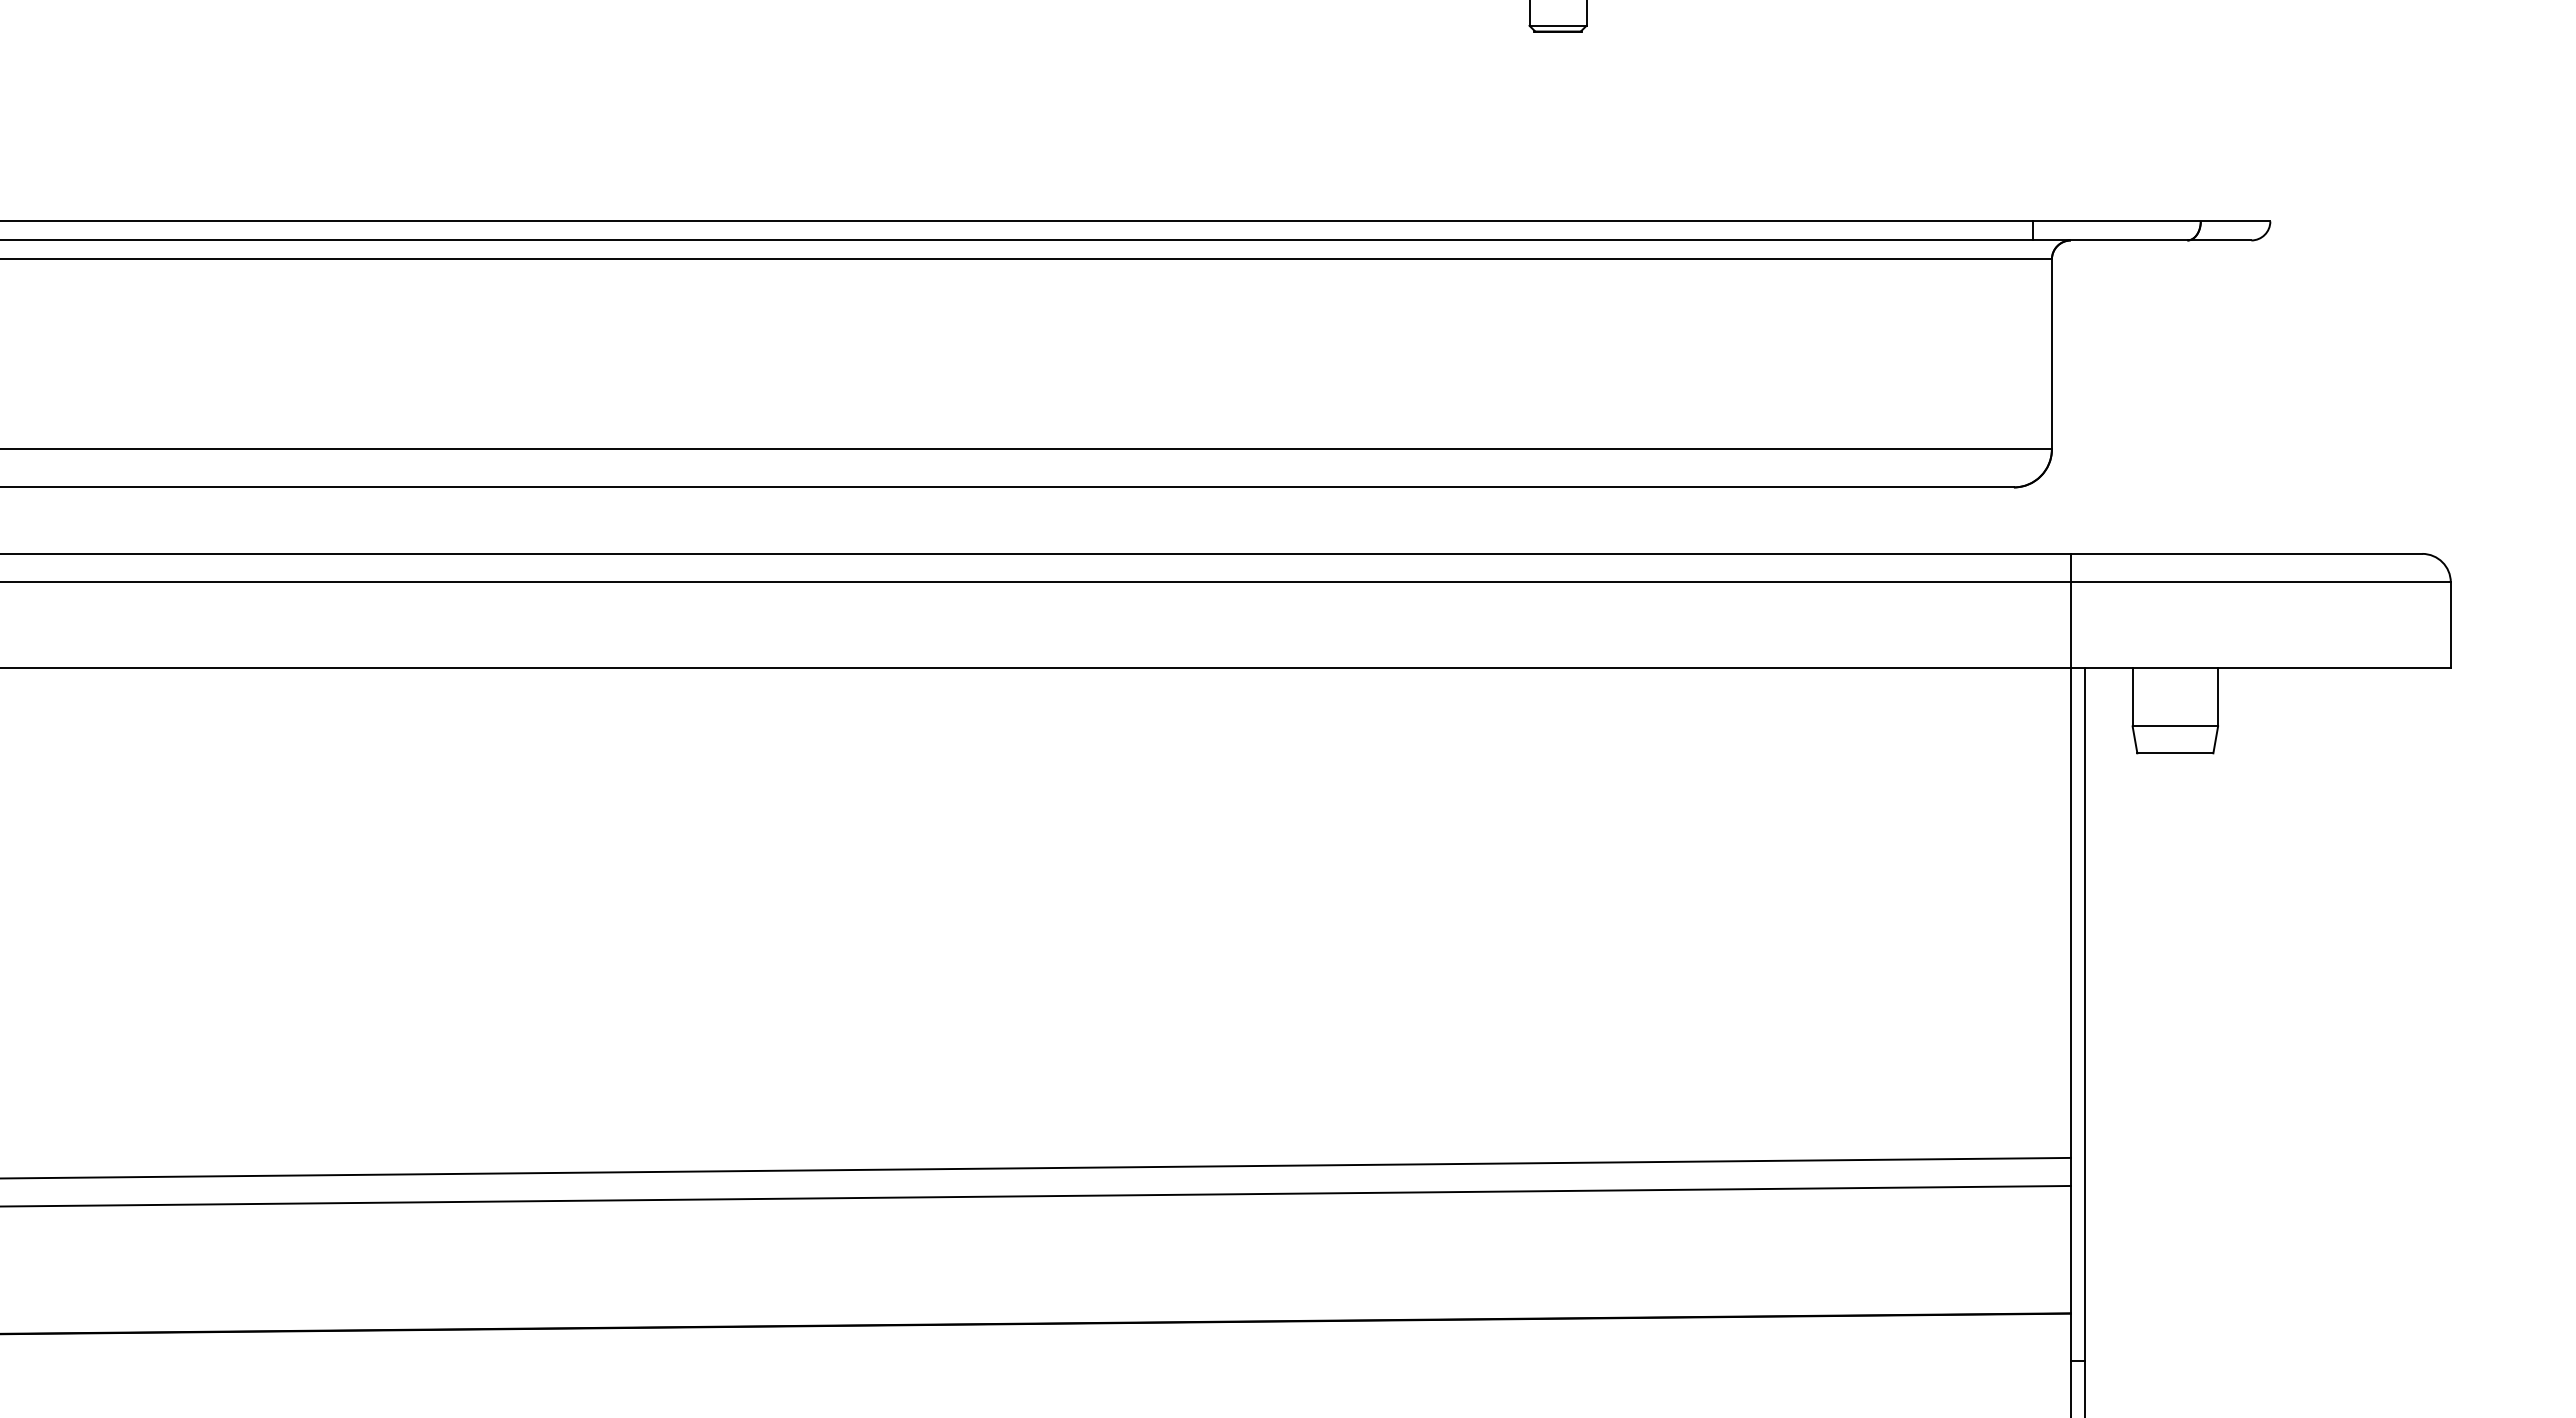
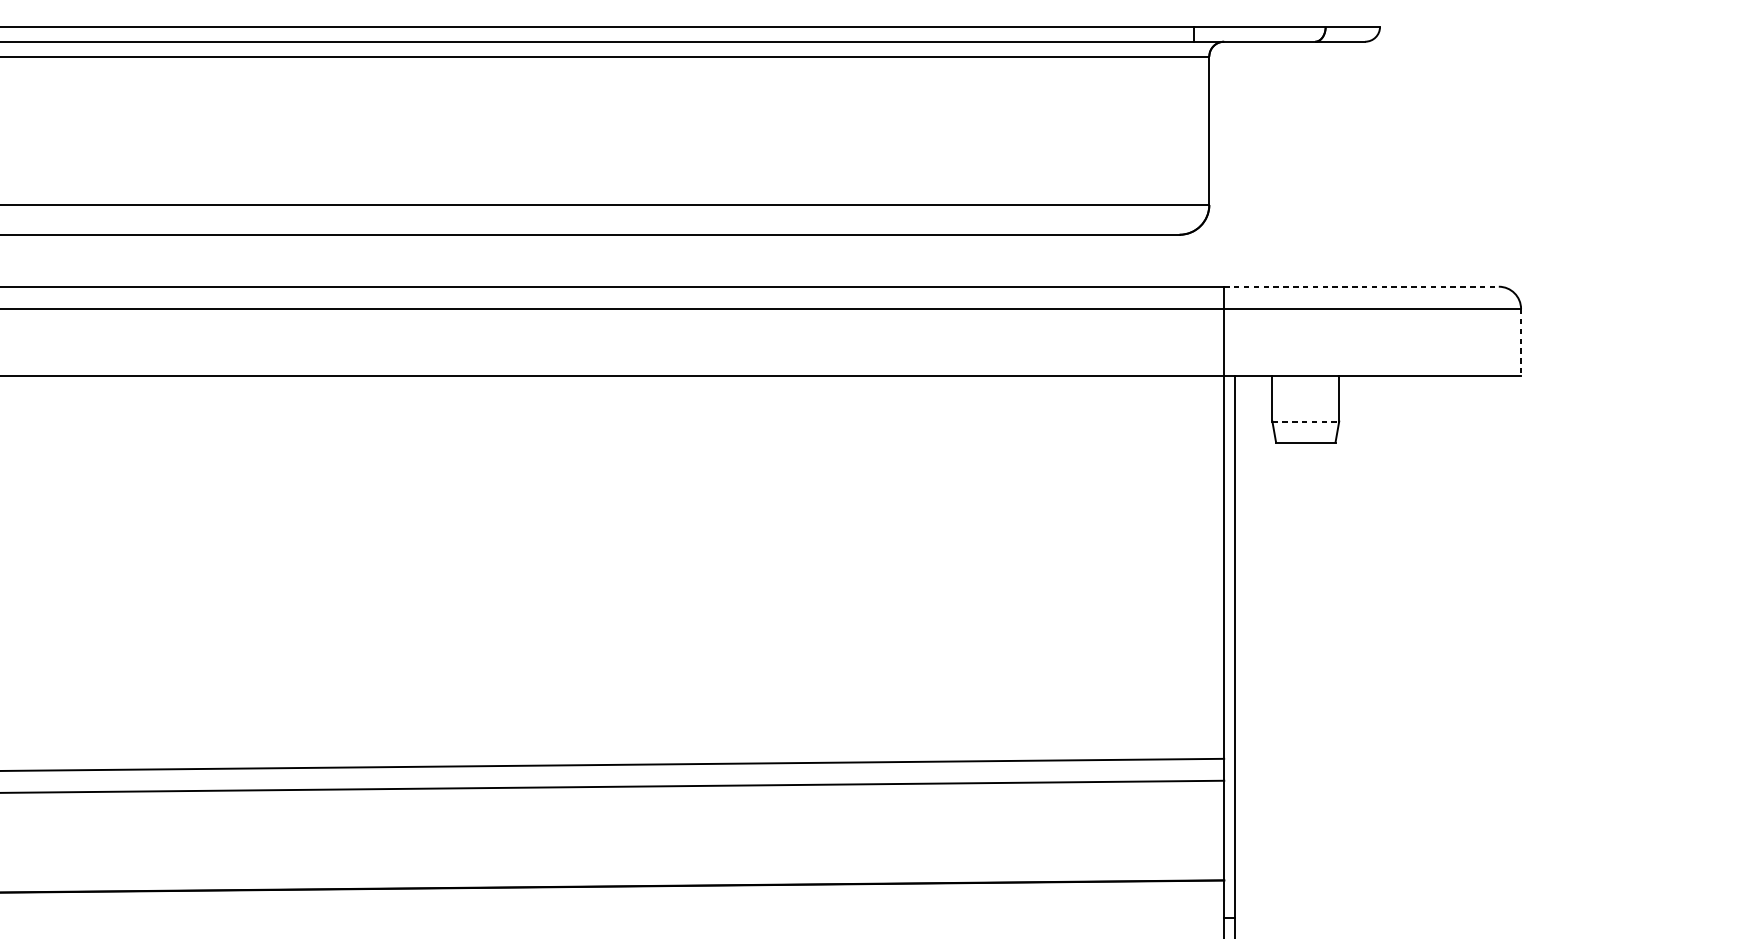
line: (2246, 553) -> (1361, 286), solid -> dashed
line: (2450, 625) -> (1520, 342), solid -> dashed
line: (2175, 726) -> (1305, 421), solid -> dashed

